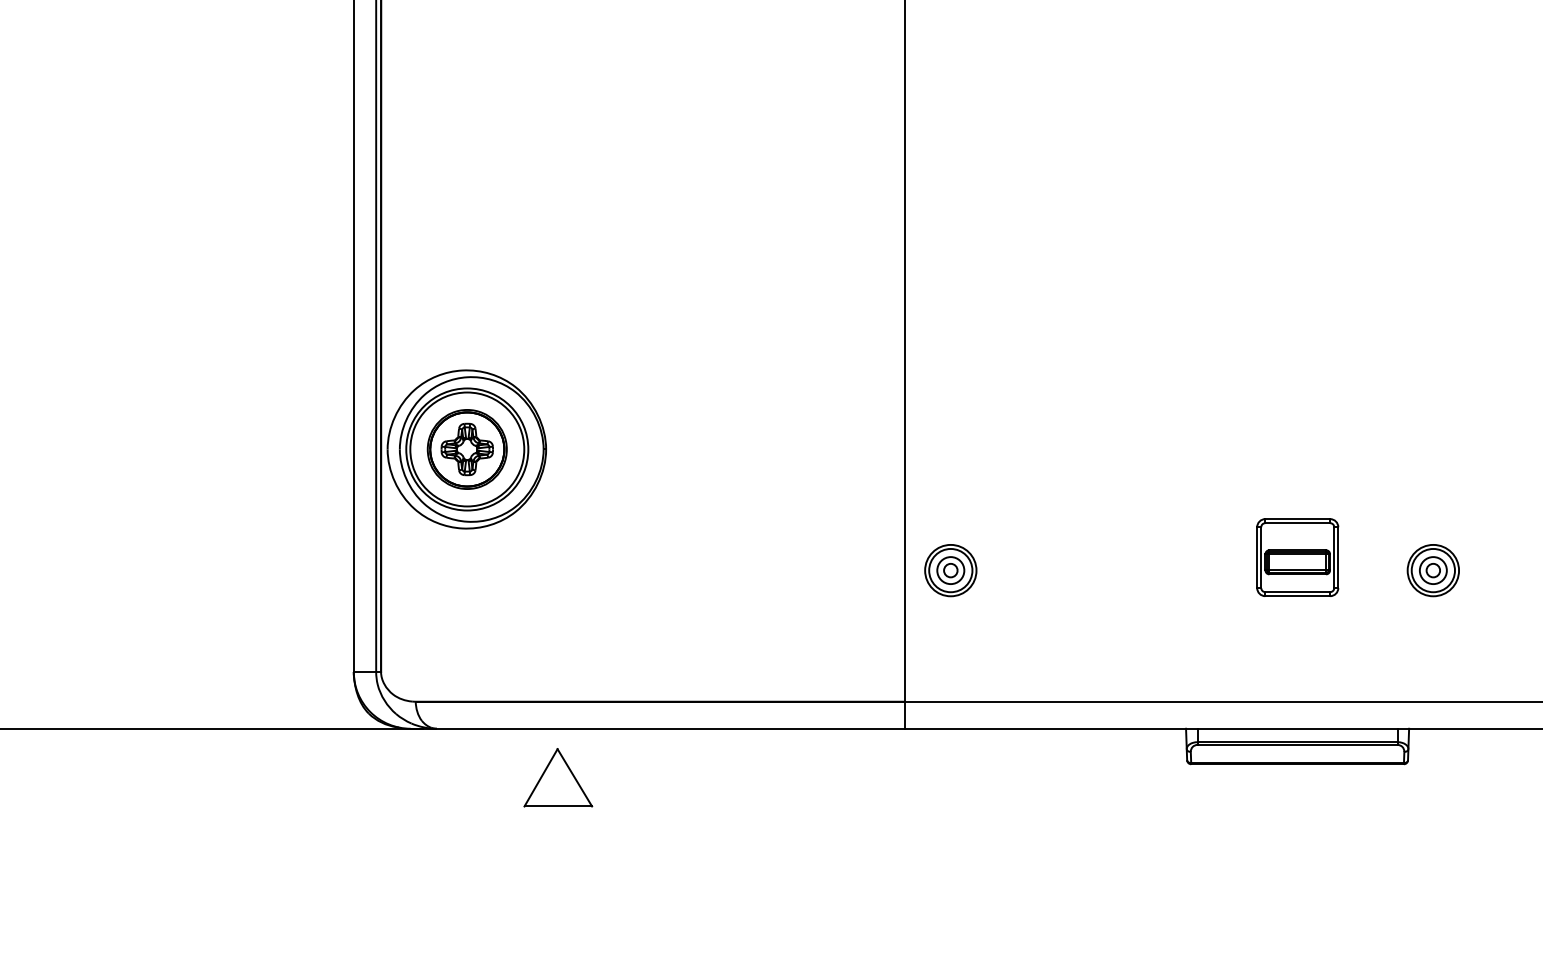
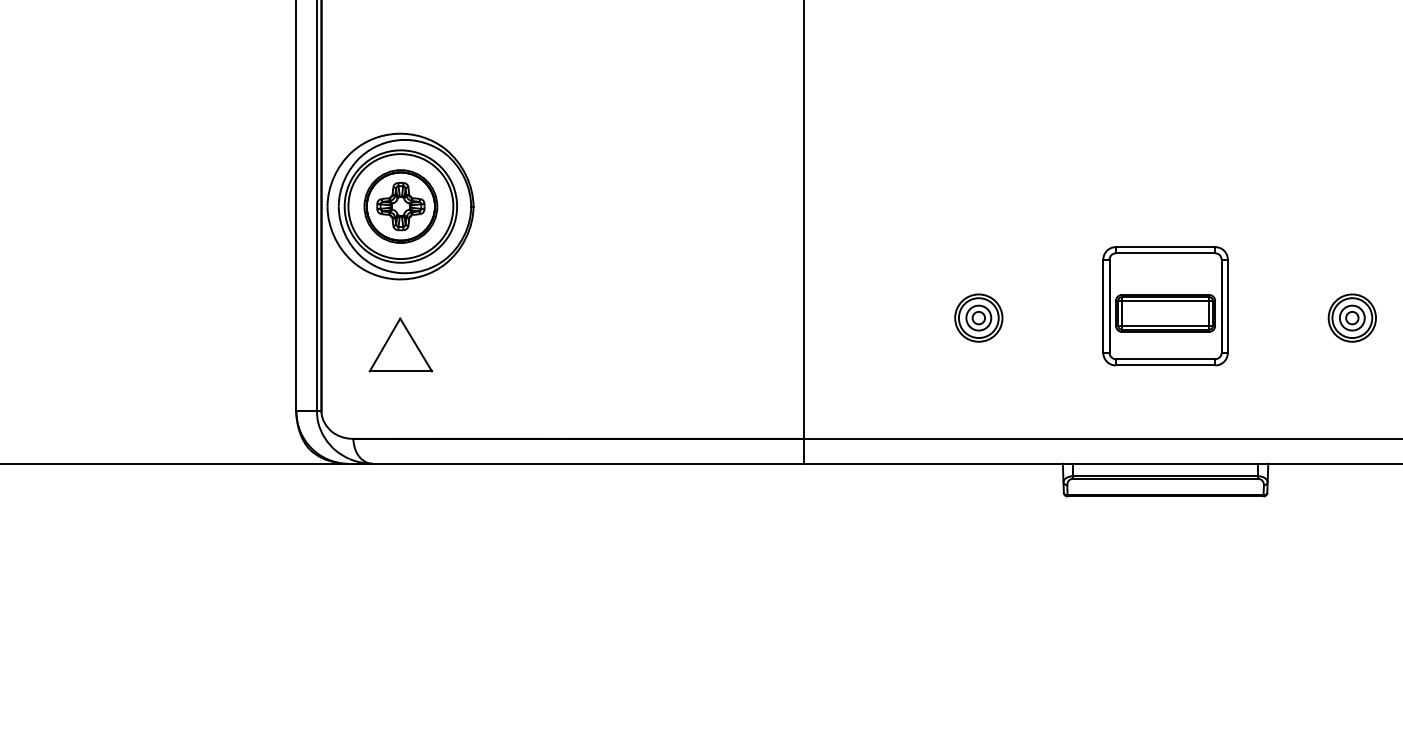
part: (1297, 557) -> (1165, 306), size x1.67
part: (950, 570) -> (978, 318), moved
part: (1432, 570) -> (1351, 318), moved
part: (558, 777) -> (401, 344), moved

